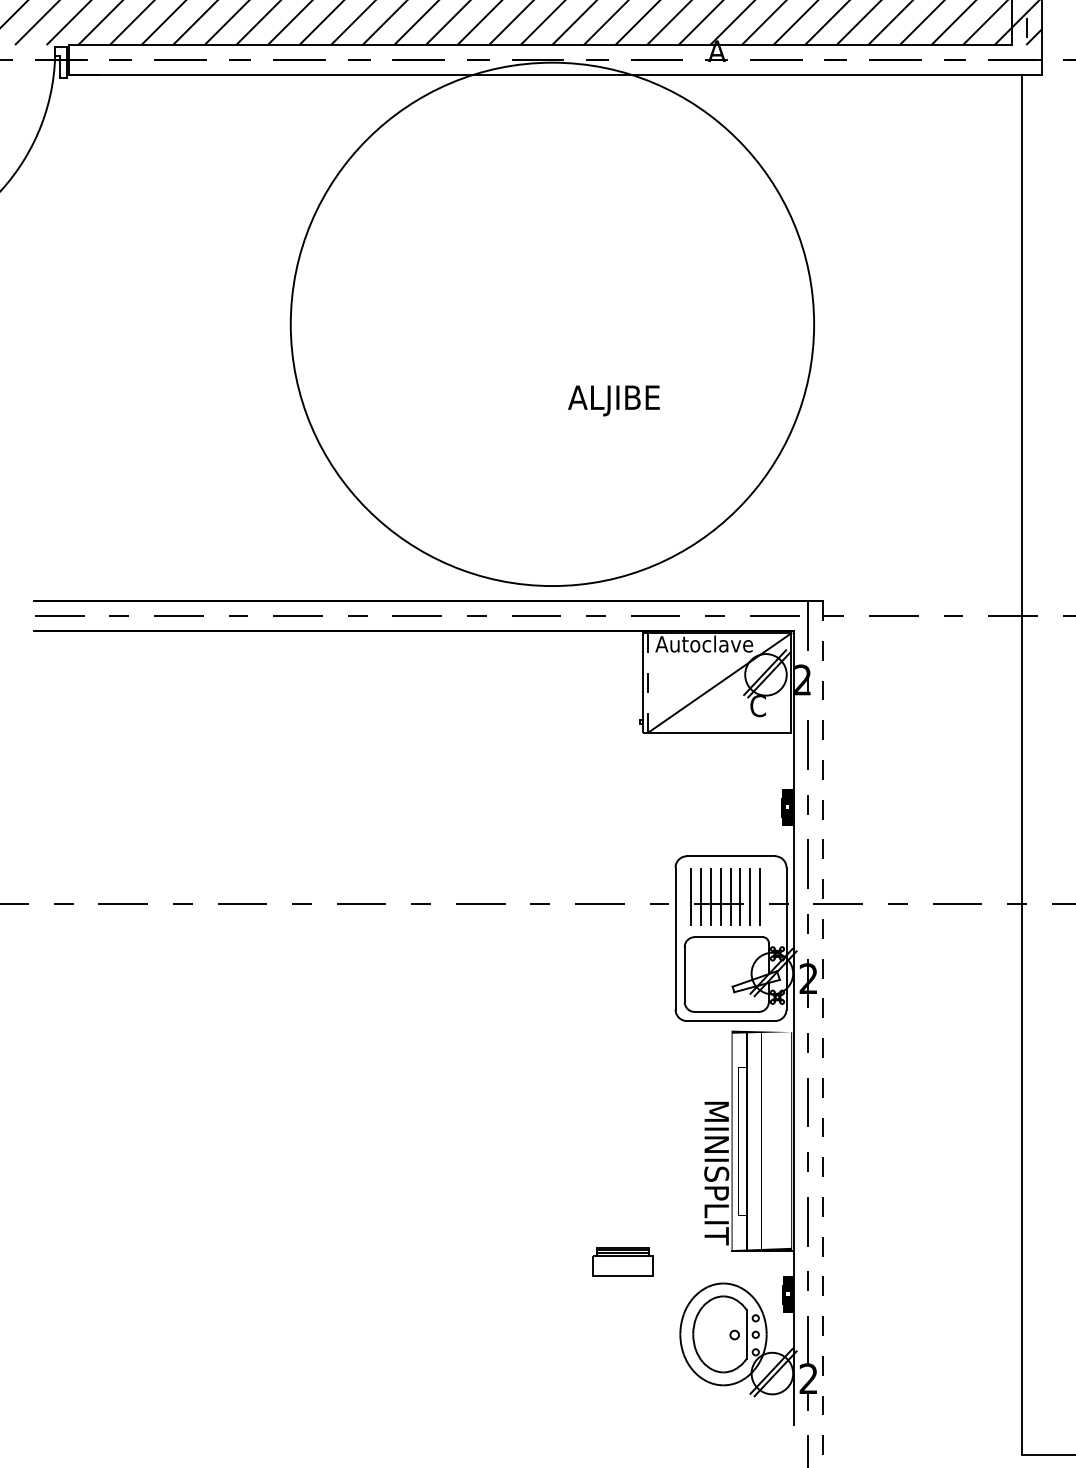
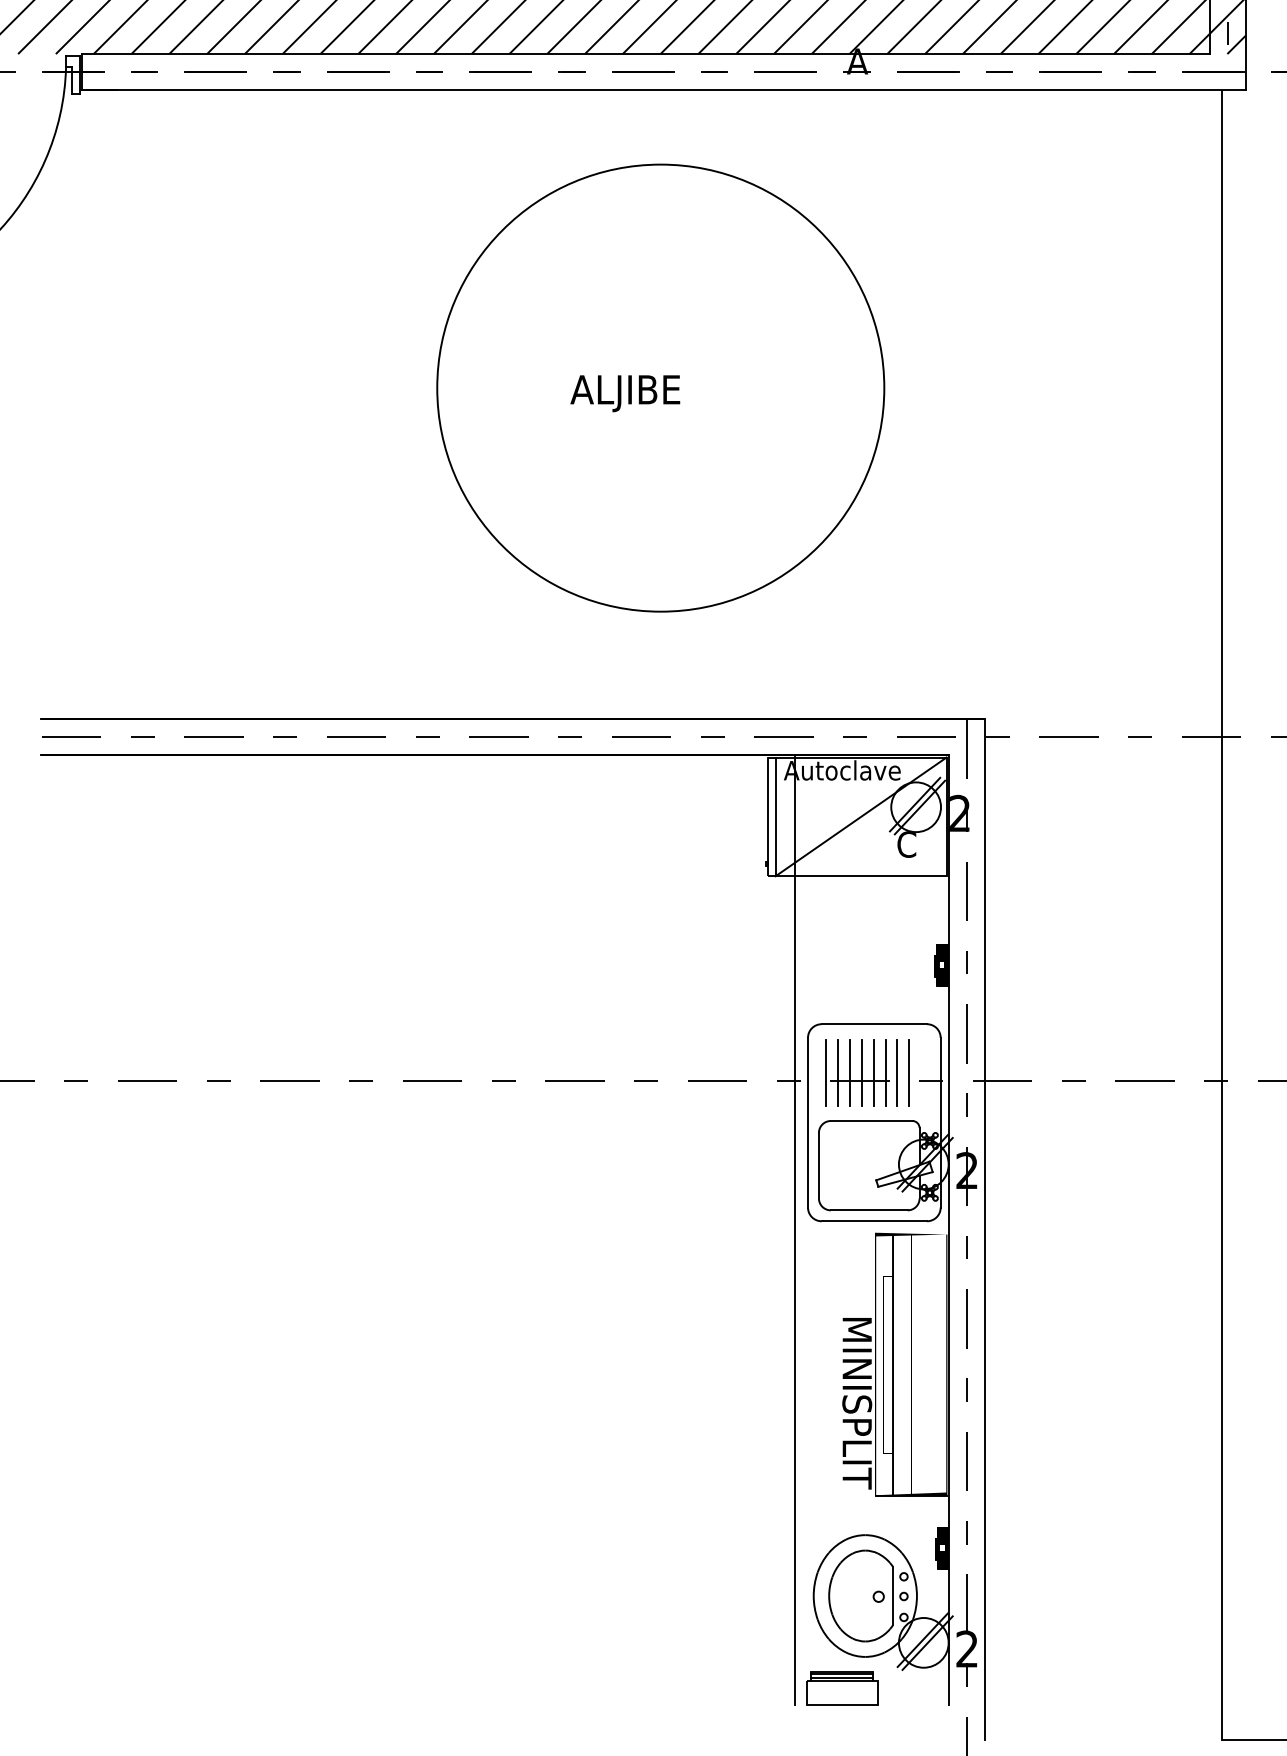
circle: (552, 323) -> (660, 387), size x0.71
text: (614, 400) -> (625, 393), moved
line: (648, 683) -> (775, 817), dashed -> solid
line: (664, 1027) -> (794, 1229), added
line: (823, 1027) -> (984, 1229), dashed -> solid
part: (623, 1262) -> (842, 1688), moved

